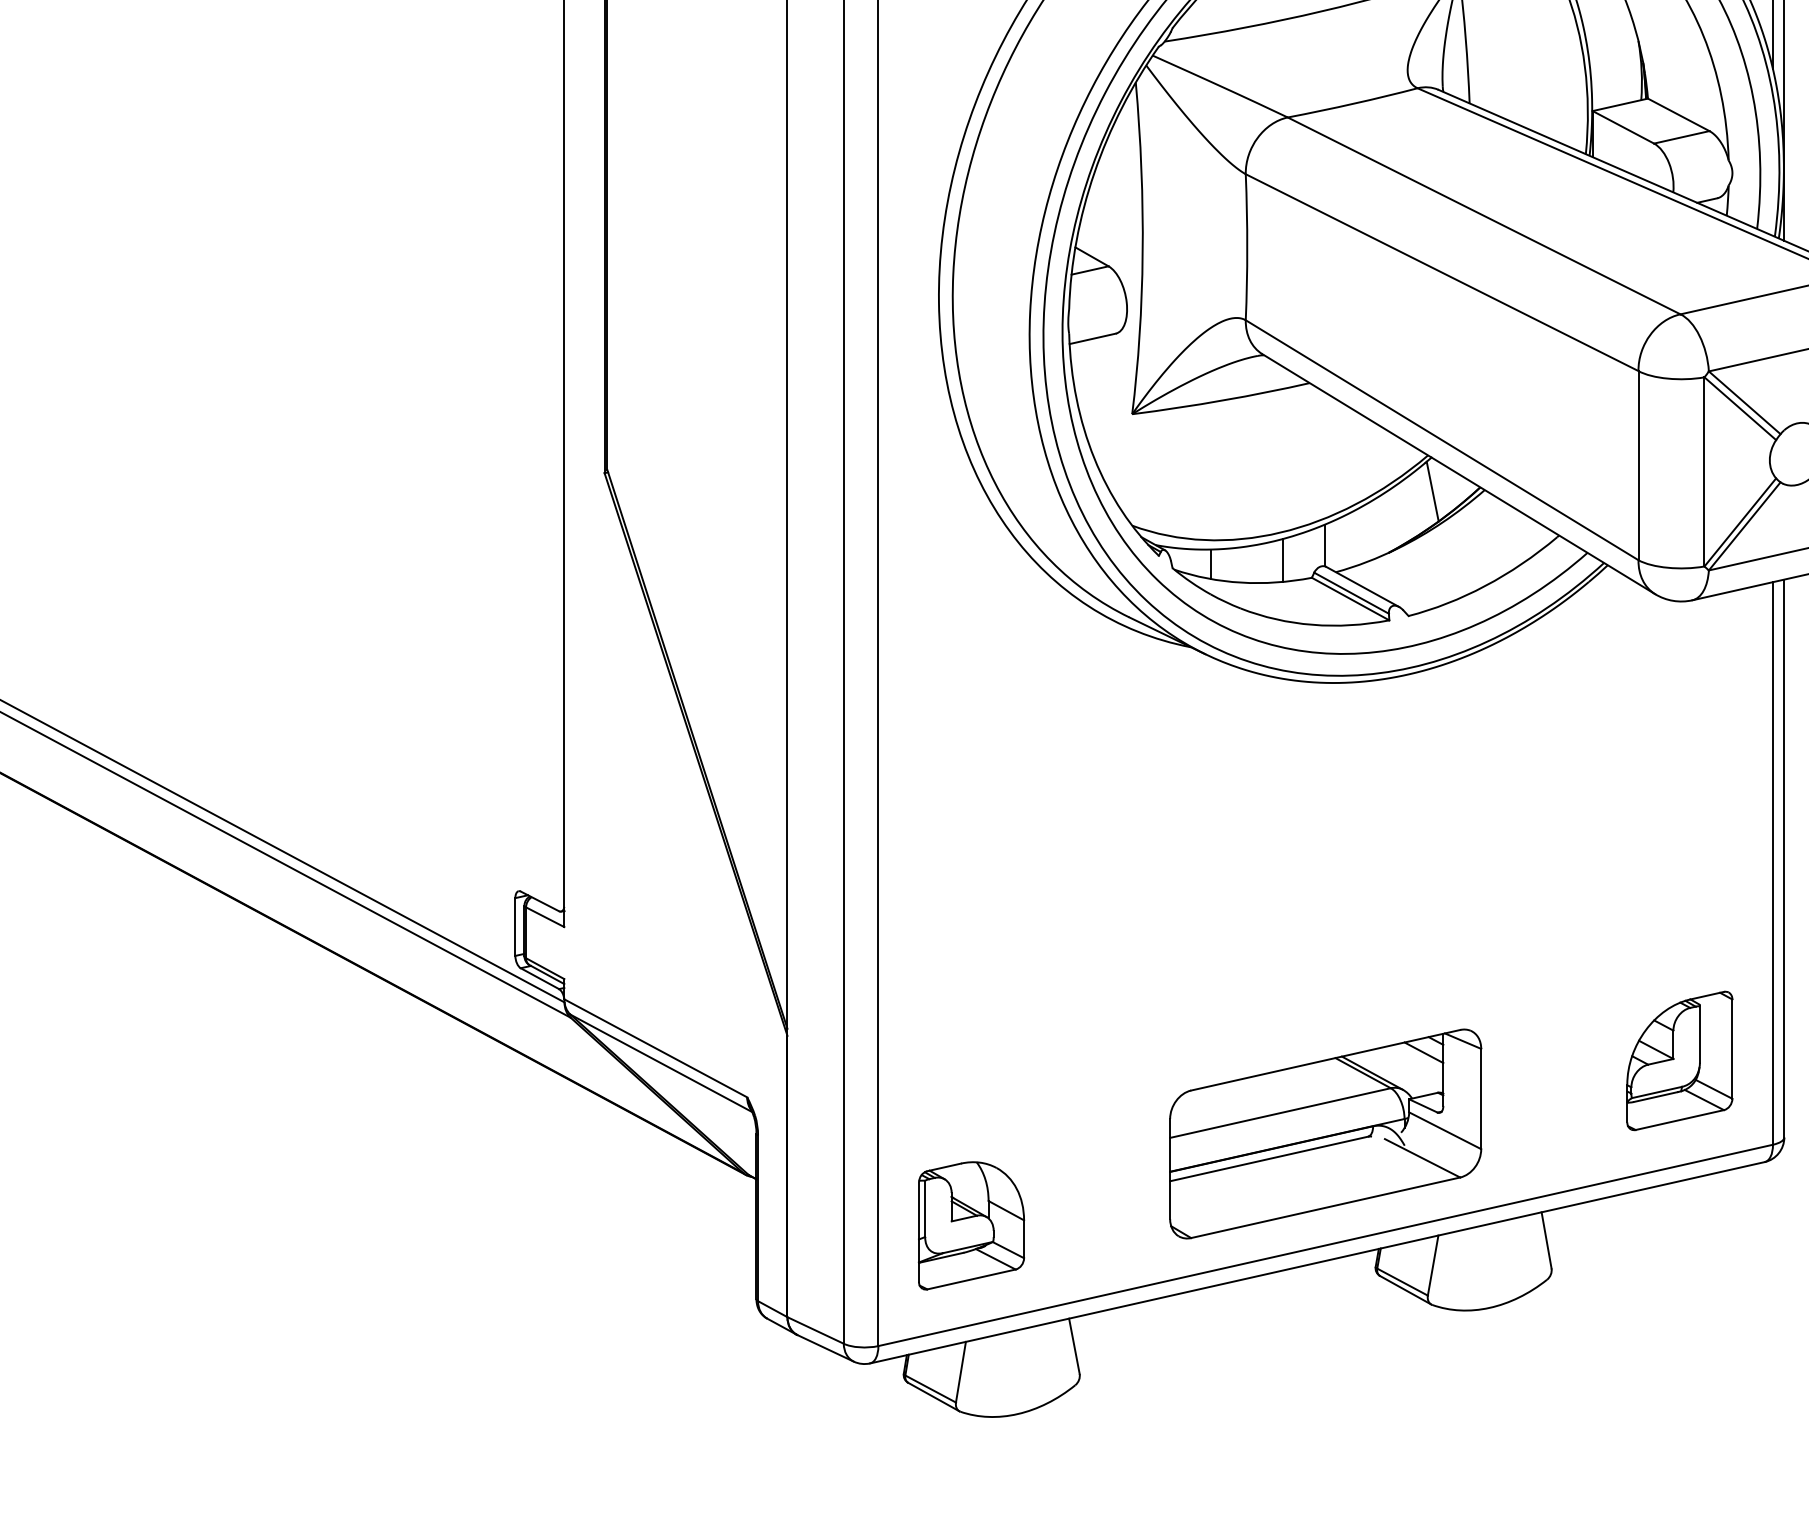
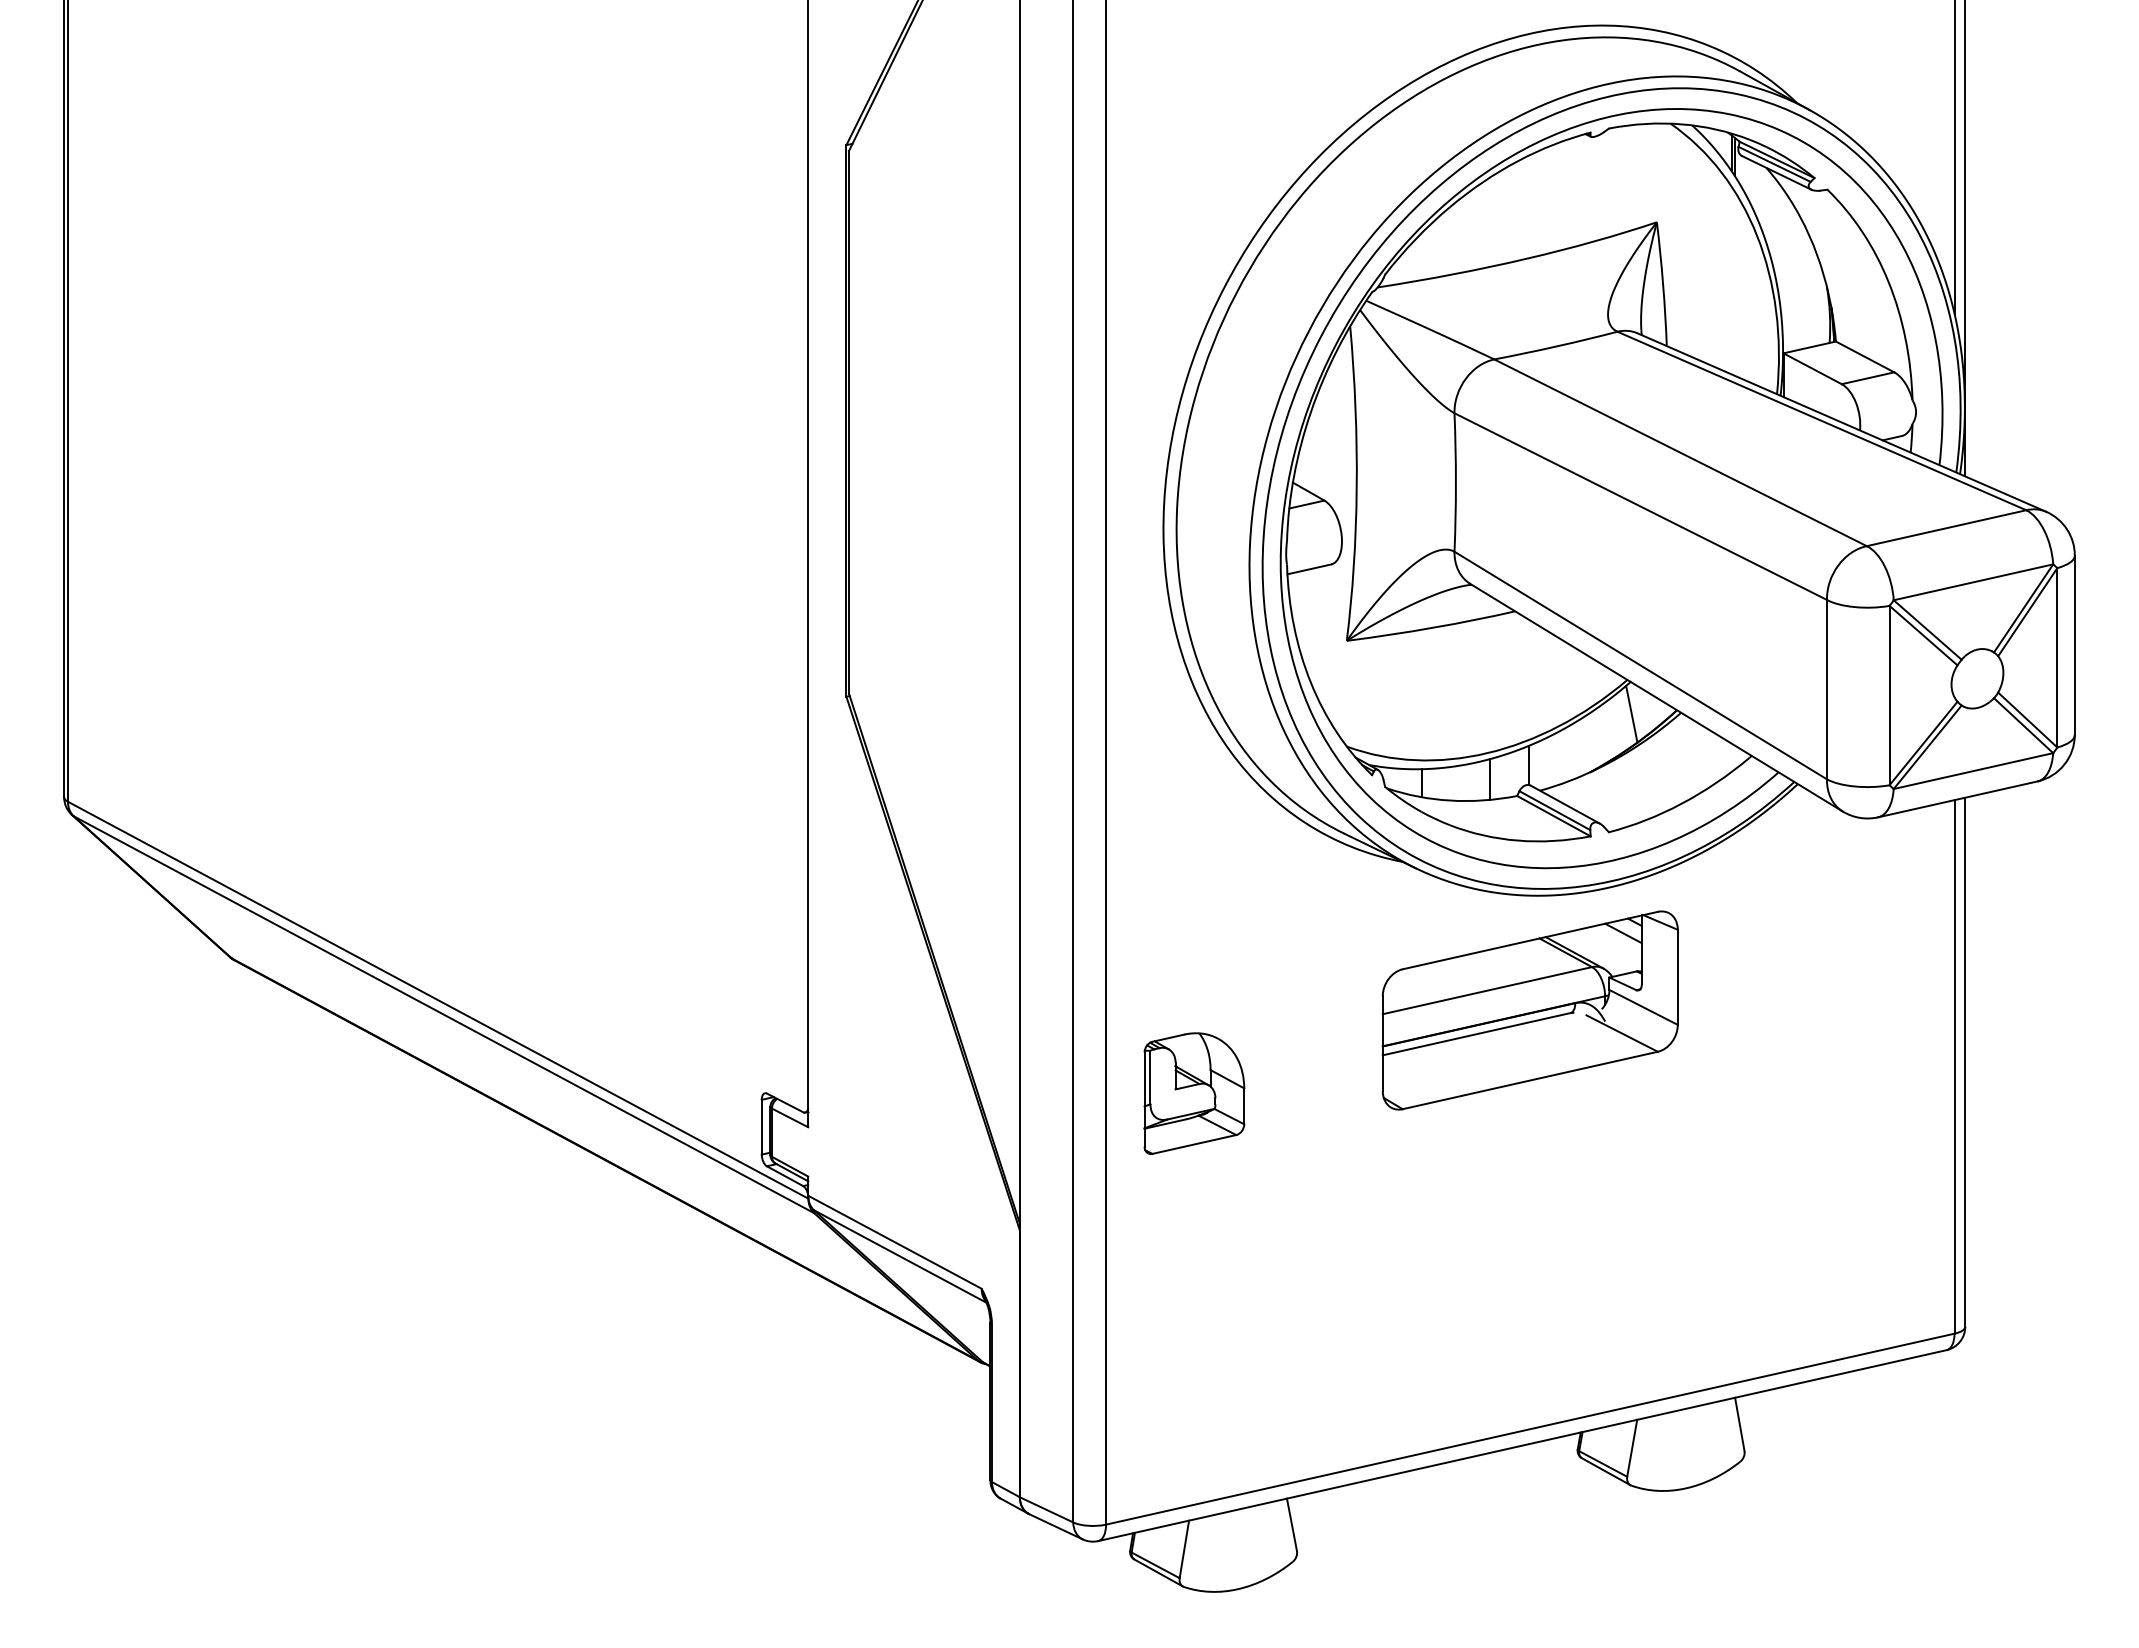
part: (1680, 1060) -> (1866, 1253), removed
part: (1324, 1133) -> (1529, 1010), moved
part: (971, 1225) -> (1194, 1093), moved

